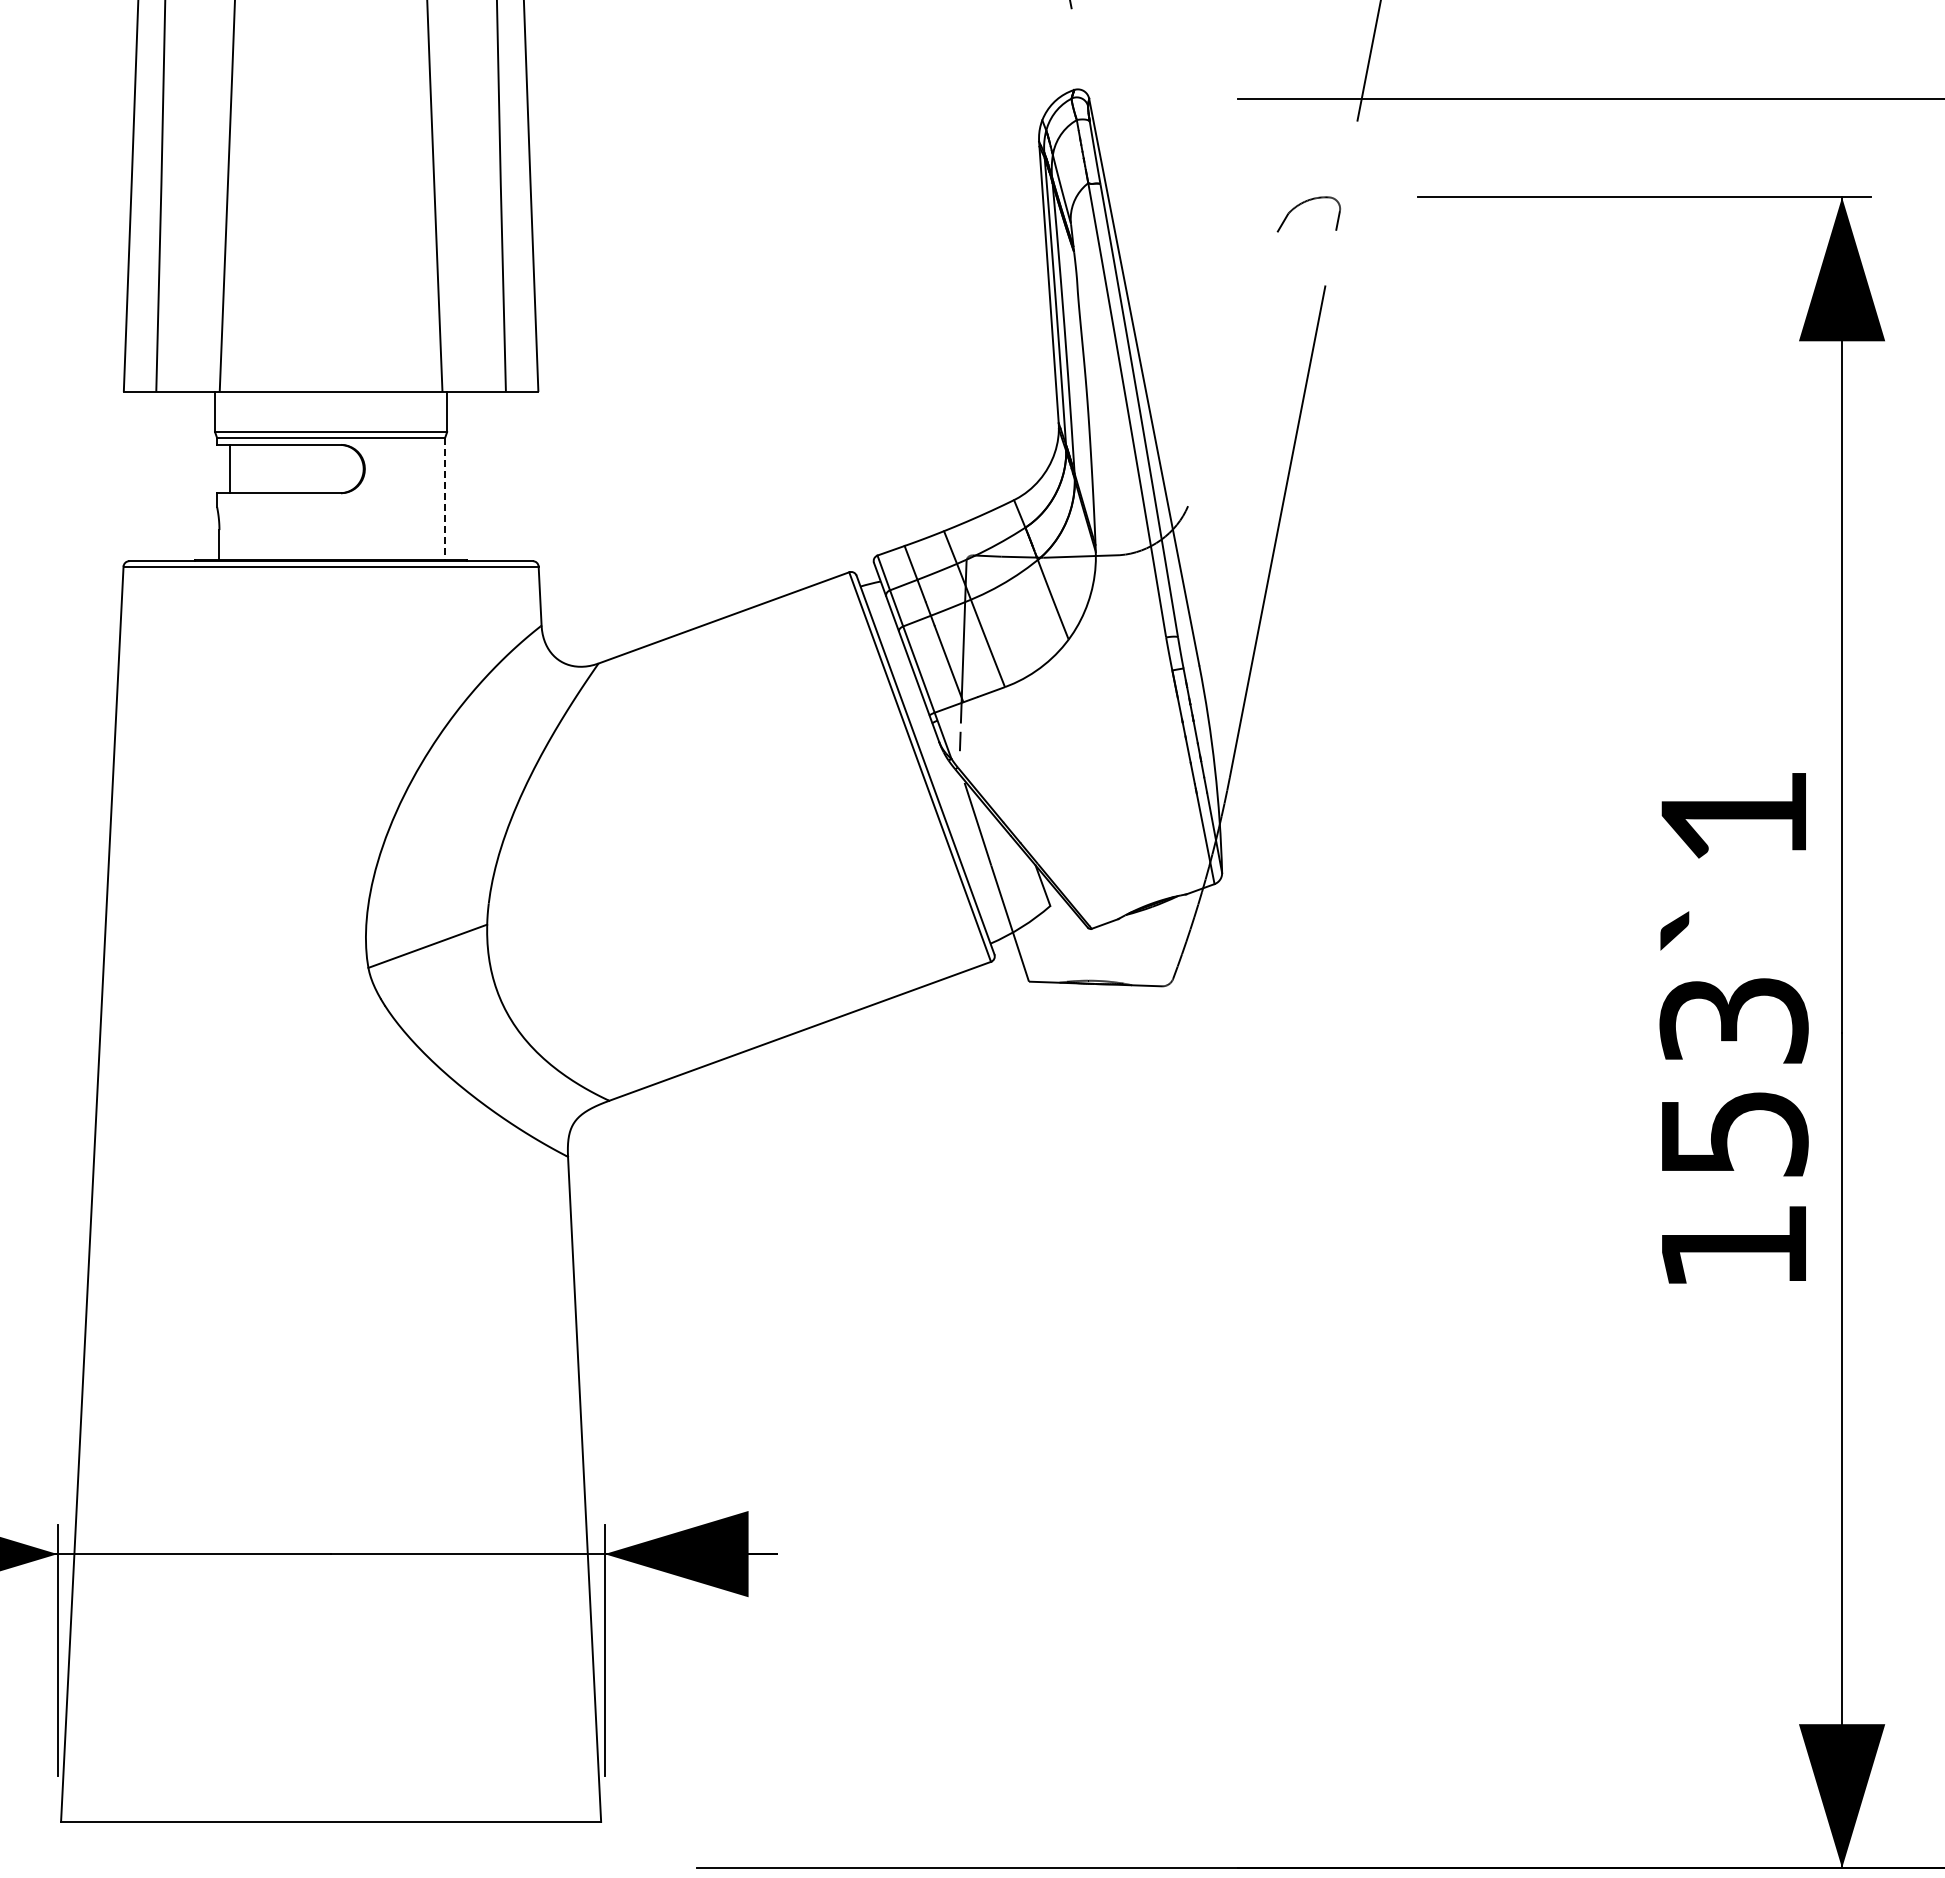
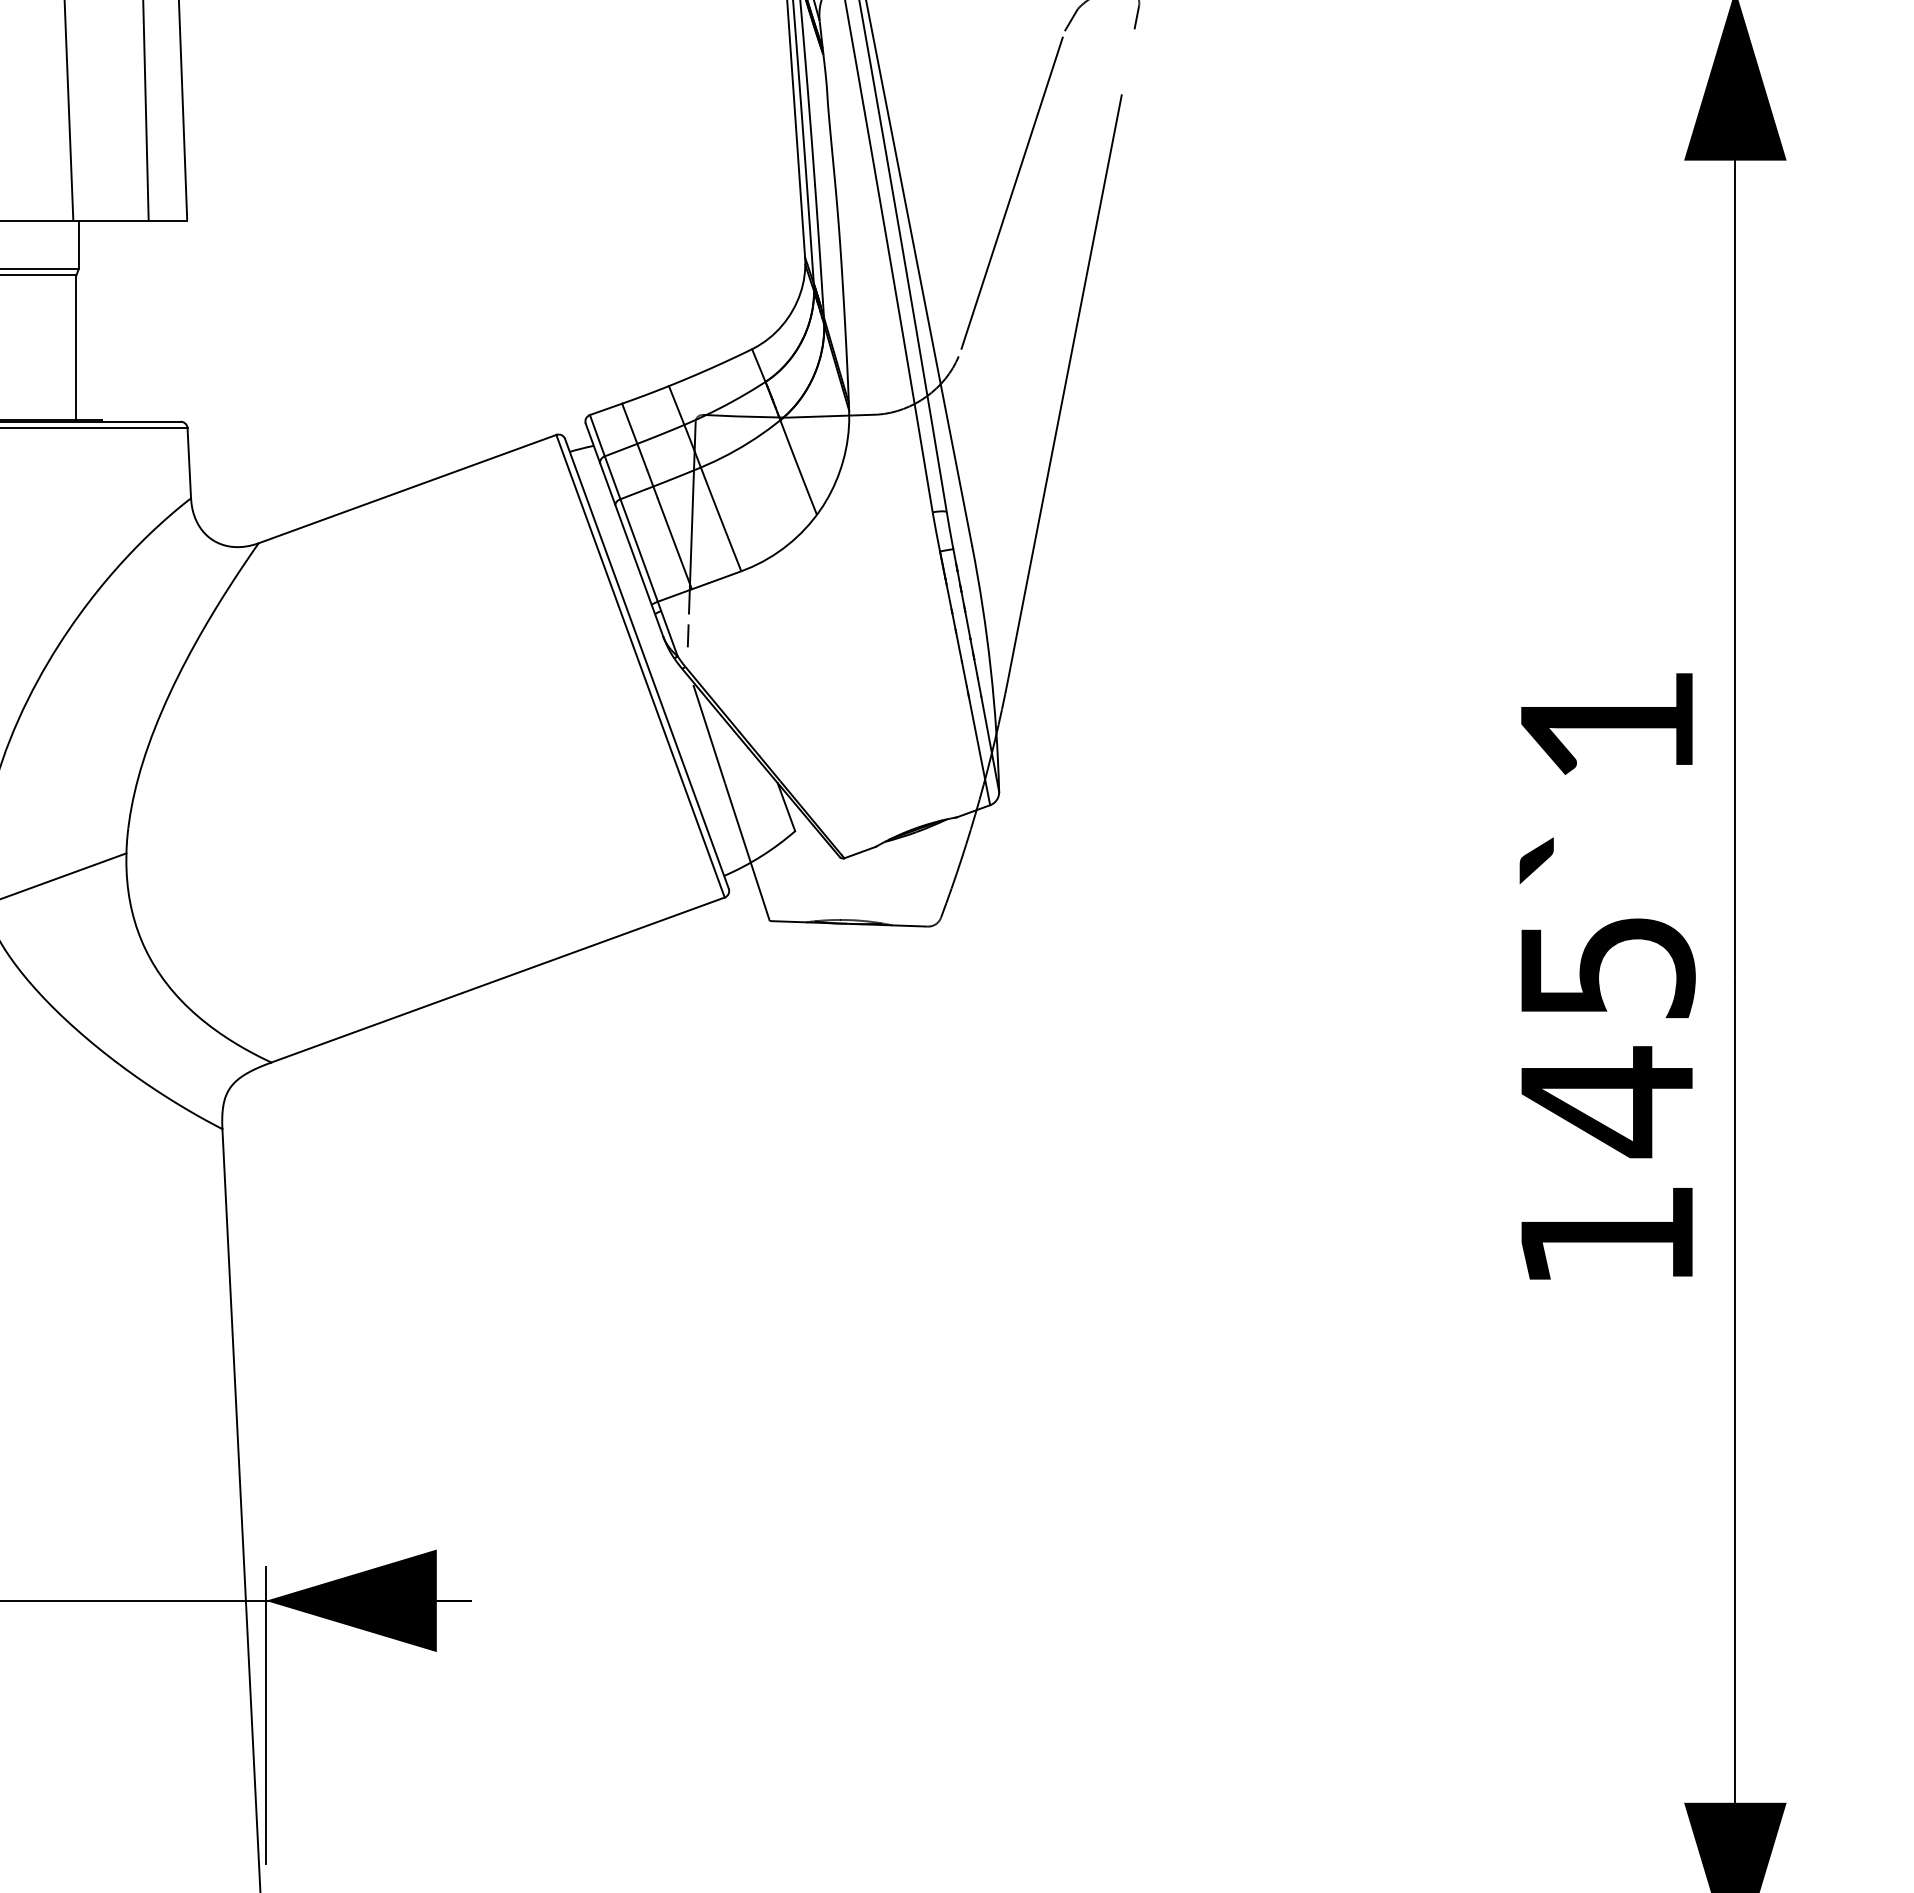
line: (1232, 368) -> (1011, 192), added
line: (445, 499) -> (76, 348), dashed -> solid
text: (1733, 1079) -> (1606, 1037), 153 -> 145

